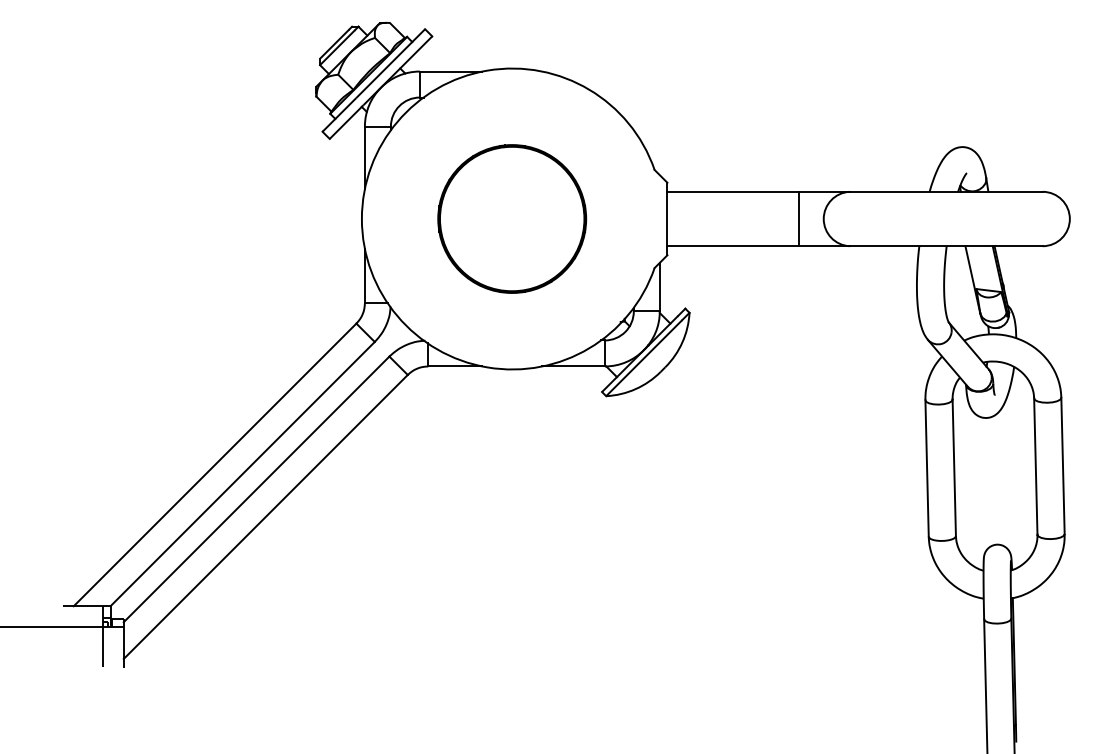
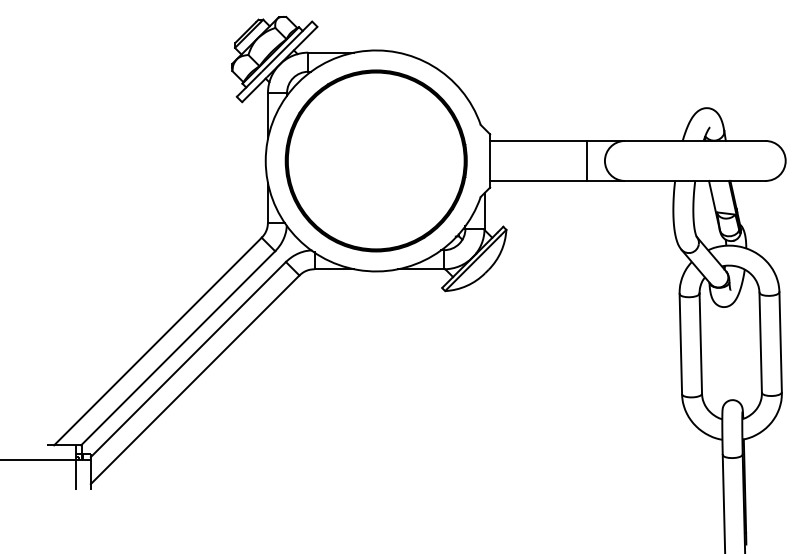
part: (511, 218) -> (375, 160), size x1.67

